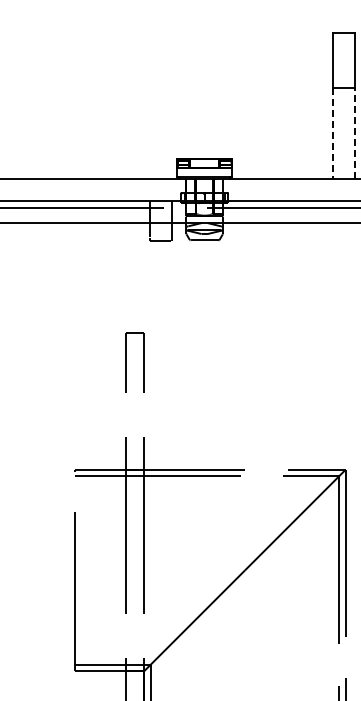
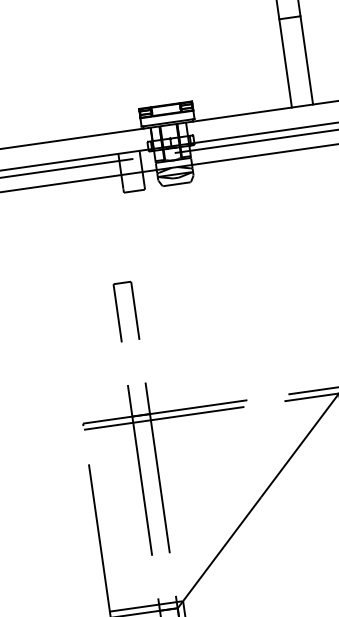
line: (332, 133) -> (285, 63), dashed -> solid
line: (354, 133) -> (306, 60), dashed -> solid

